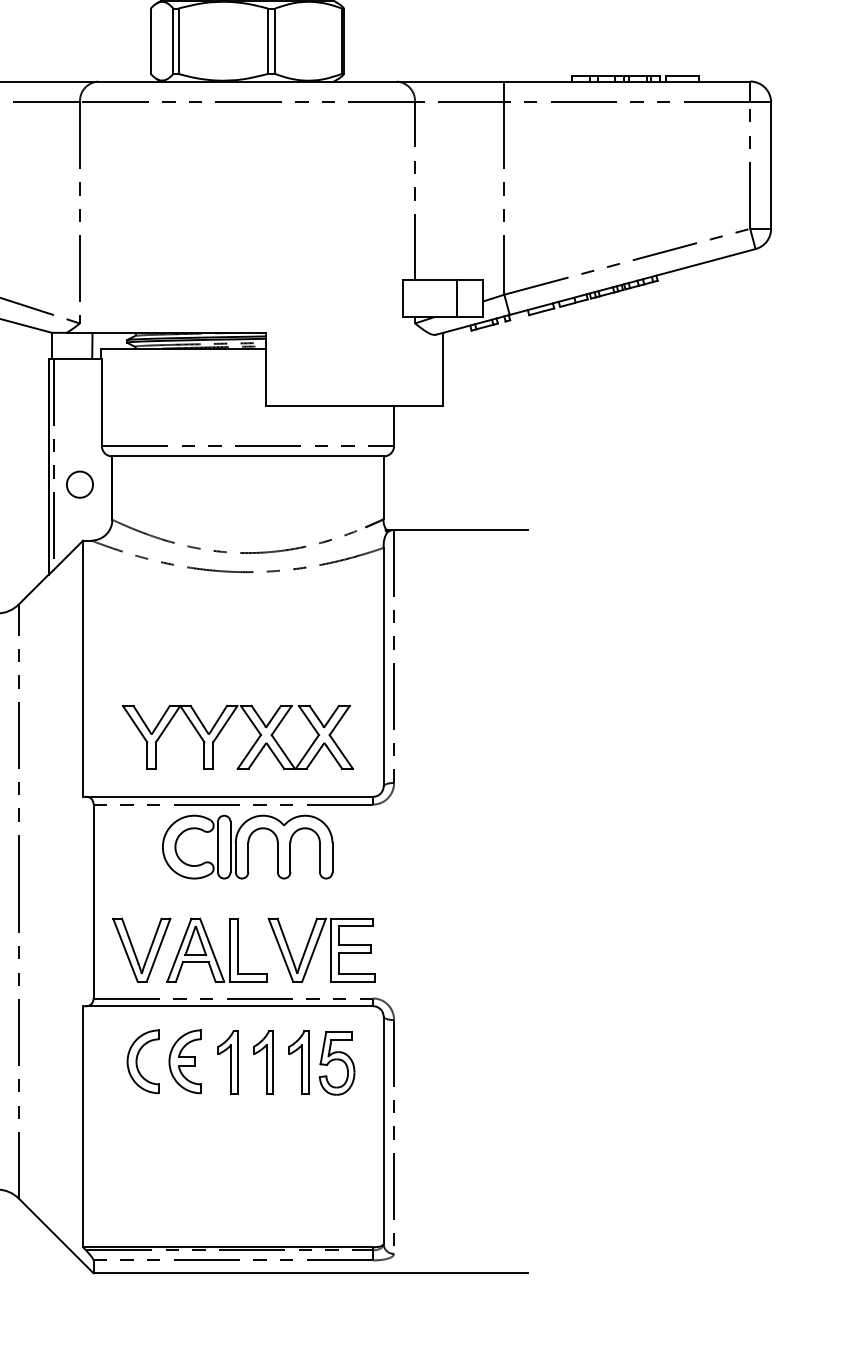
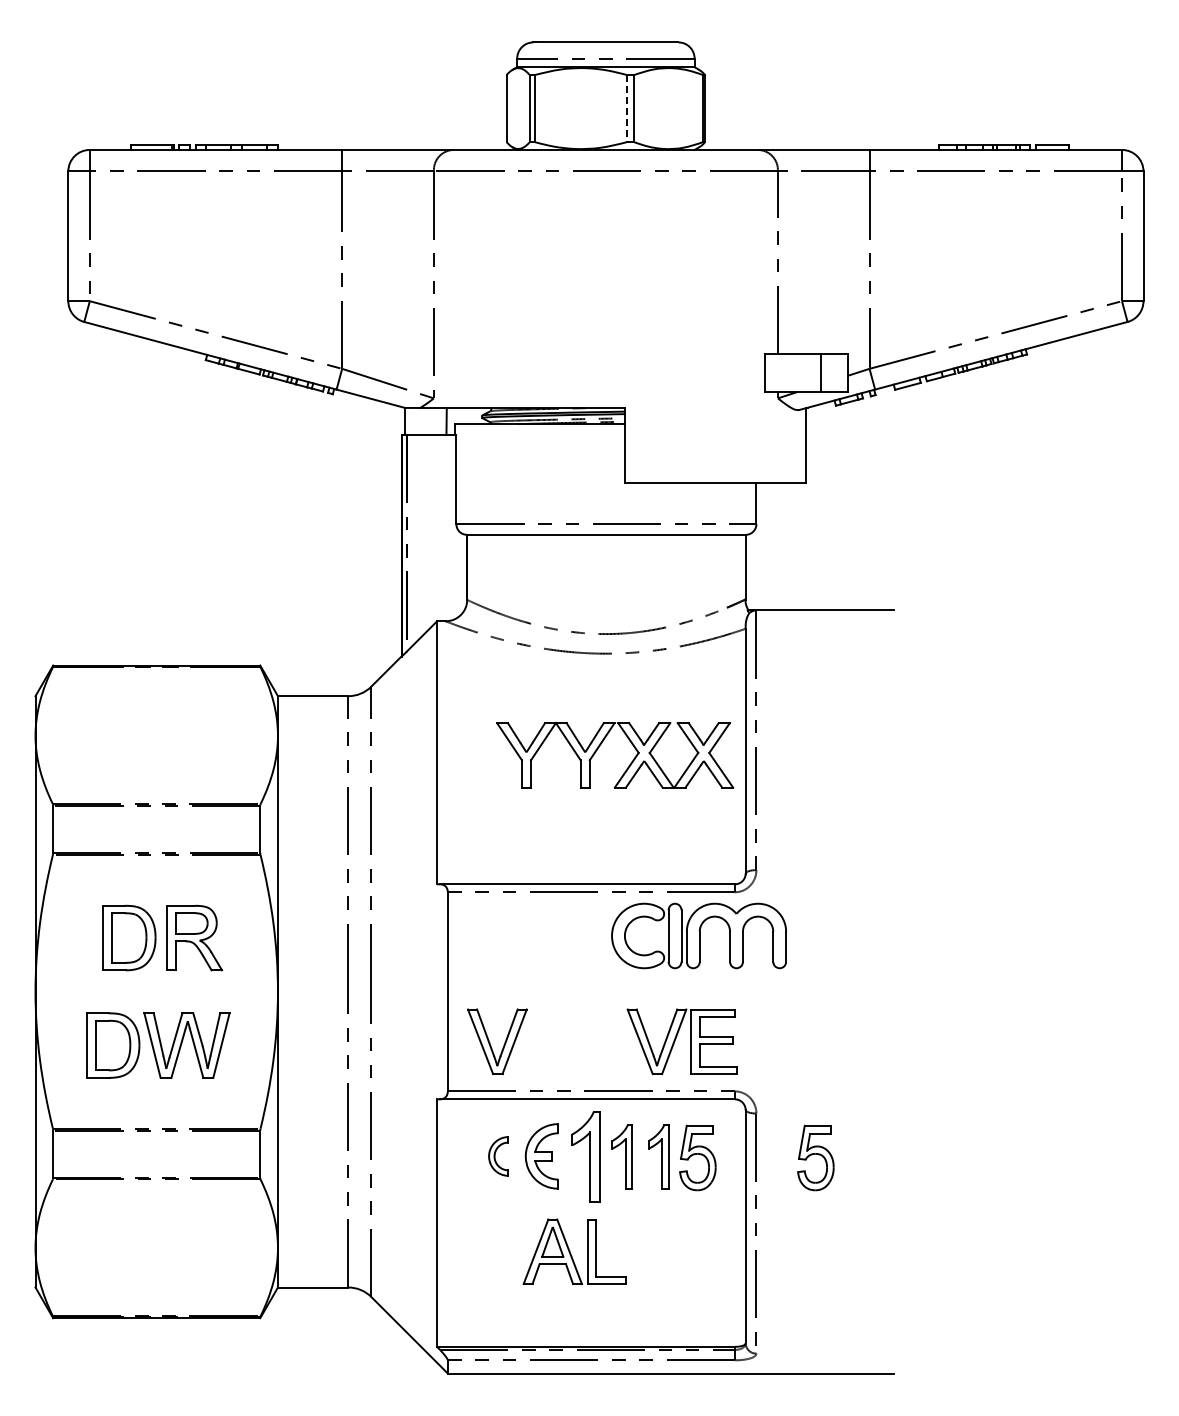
line: (267, 41) -> (626, 108), solid -> dashed
circle: (79, 484) -> (433, 563), removed
part: (251, 747) -> (628, 765), moved
part: (247, 846) -> (698, 935), moved
part: (216, 949) -> (574, 1251), moved
part: (142, 1061) -> (498, 1156), size x0.6
part: (227, 1061) -> (585, 1156), size x1.4
part: (451, 1062) -> (815, 1157), added

